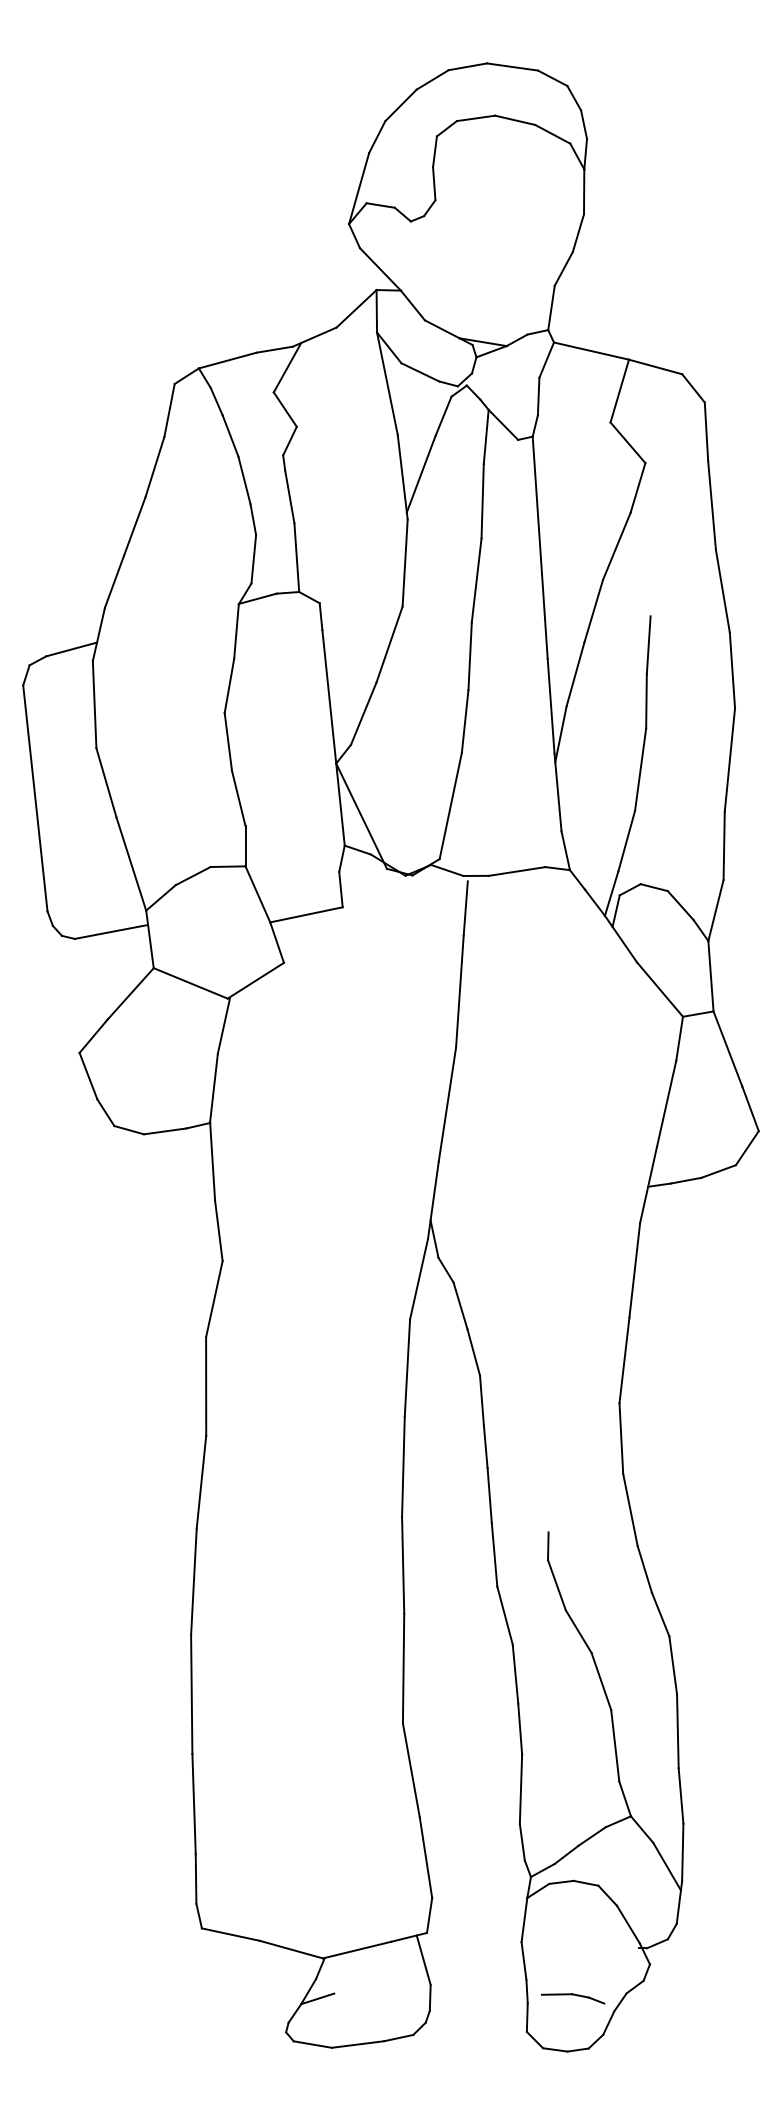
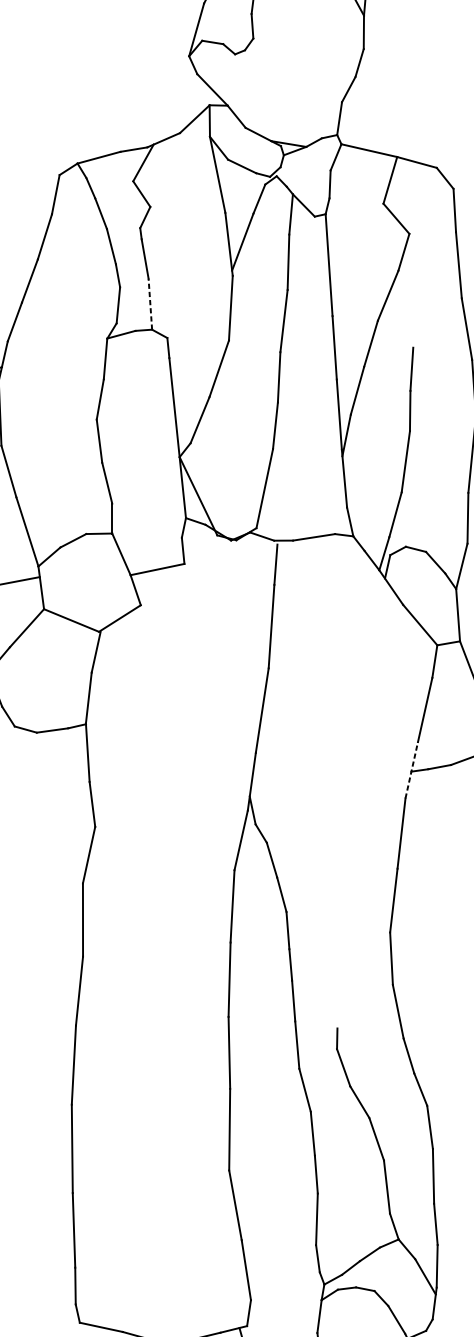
line: (296, 557) -> (150, 304), solid -> dashed
line: (648, 1184) -> (411, 769), solid -> dashed

